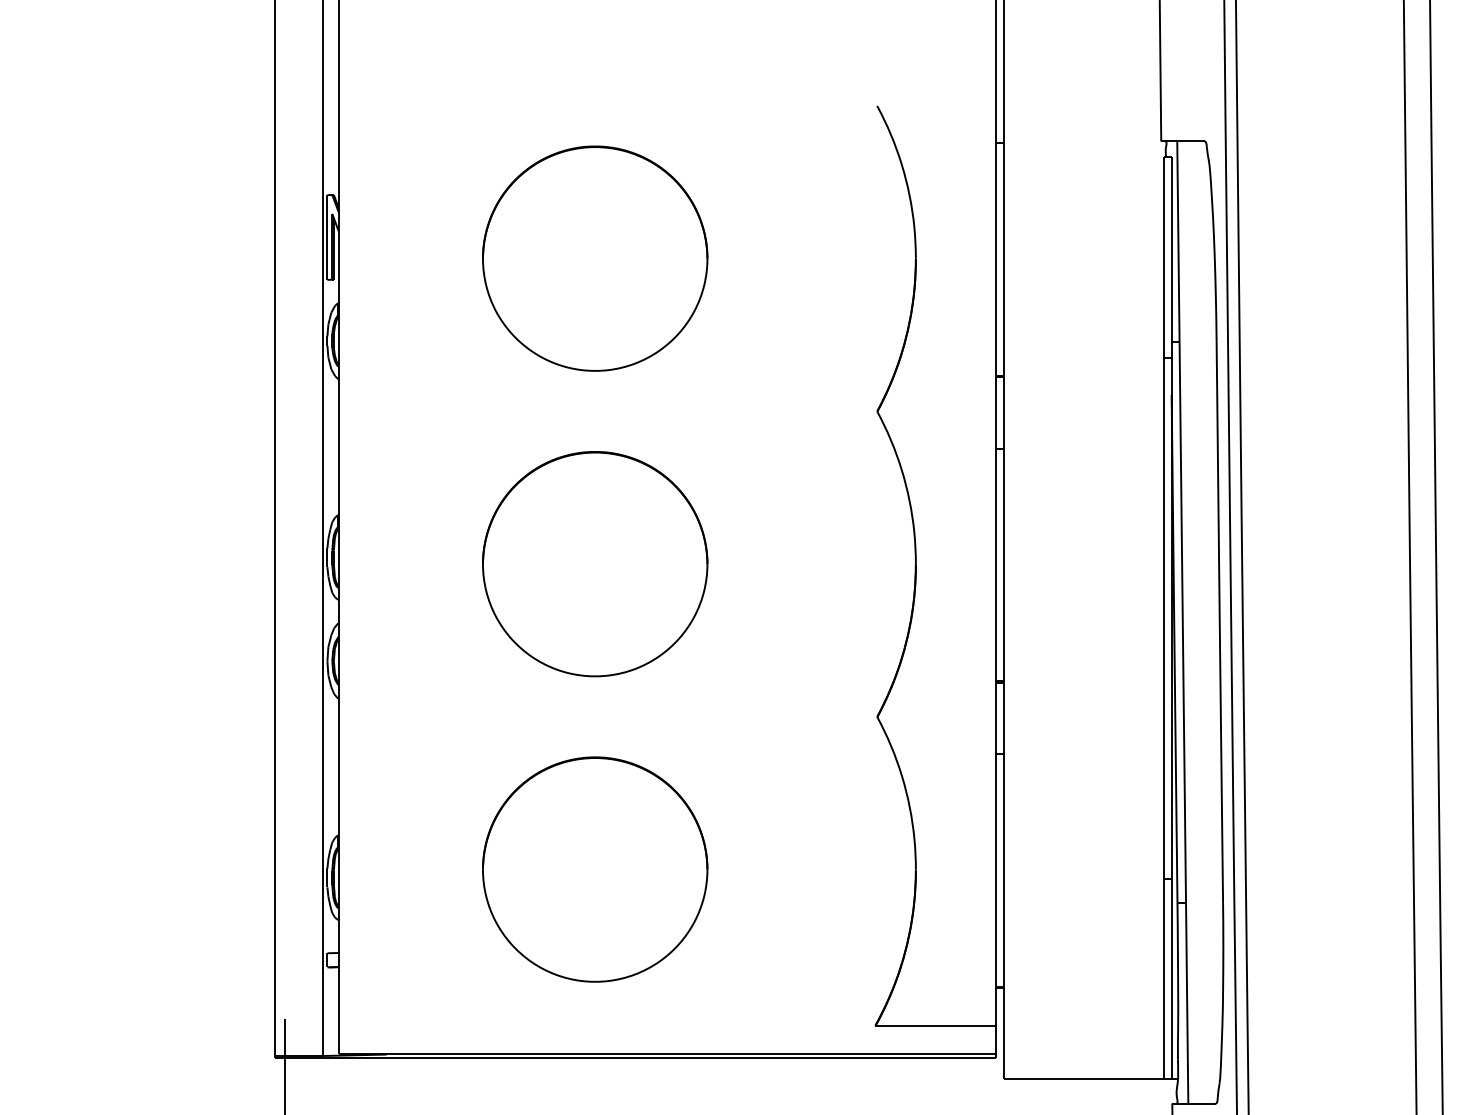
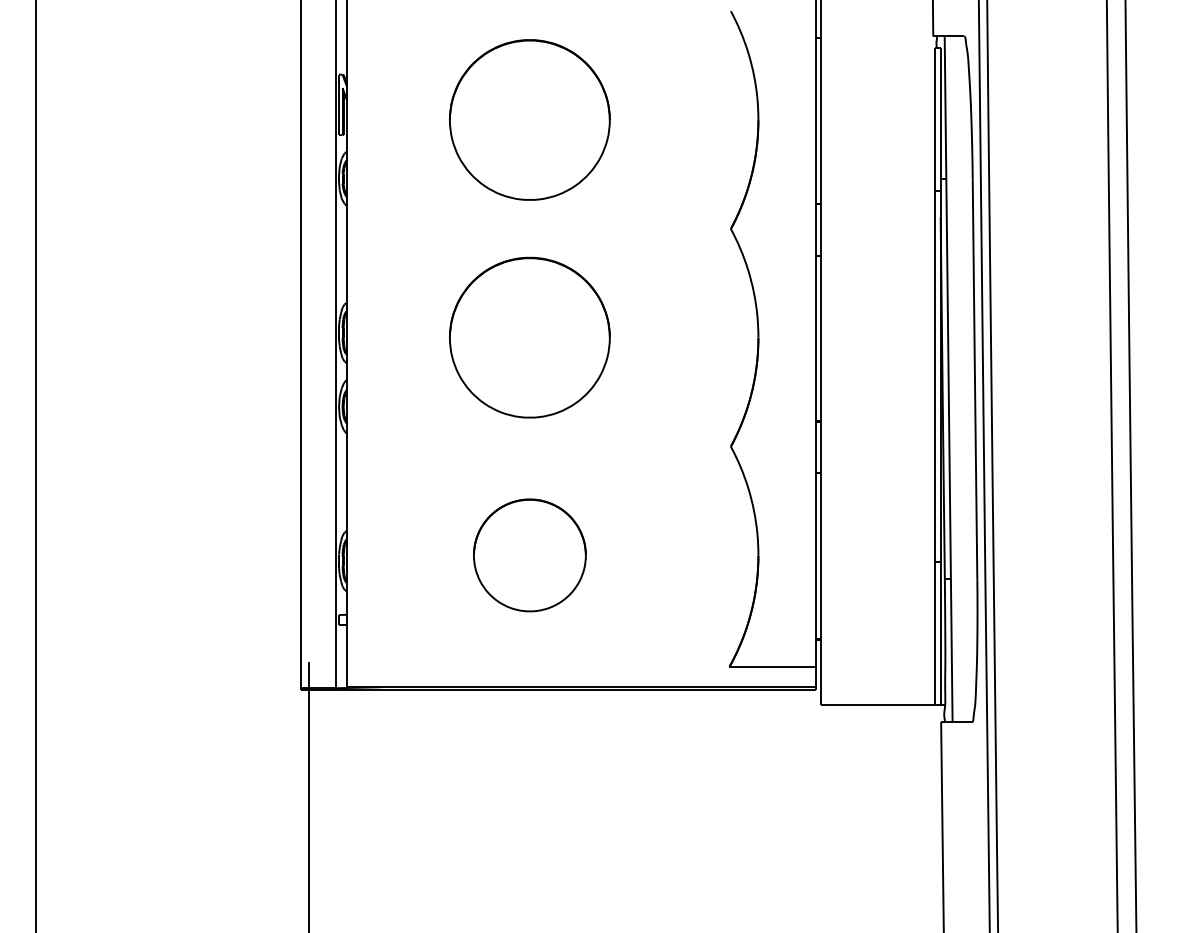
part: (594, 869) -> (529, 555), size x0.7

